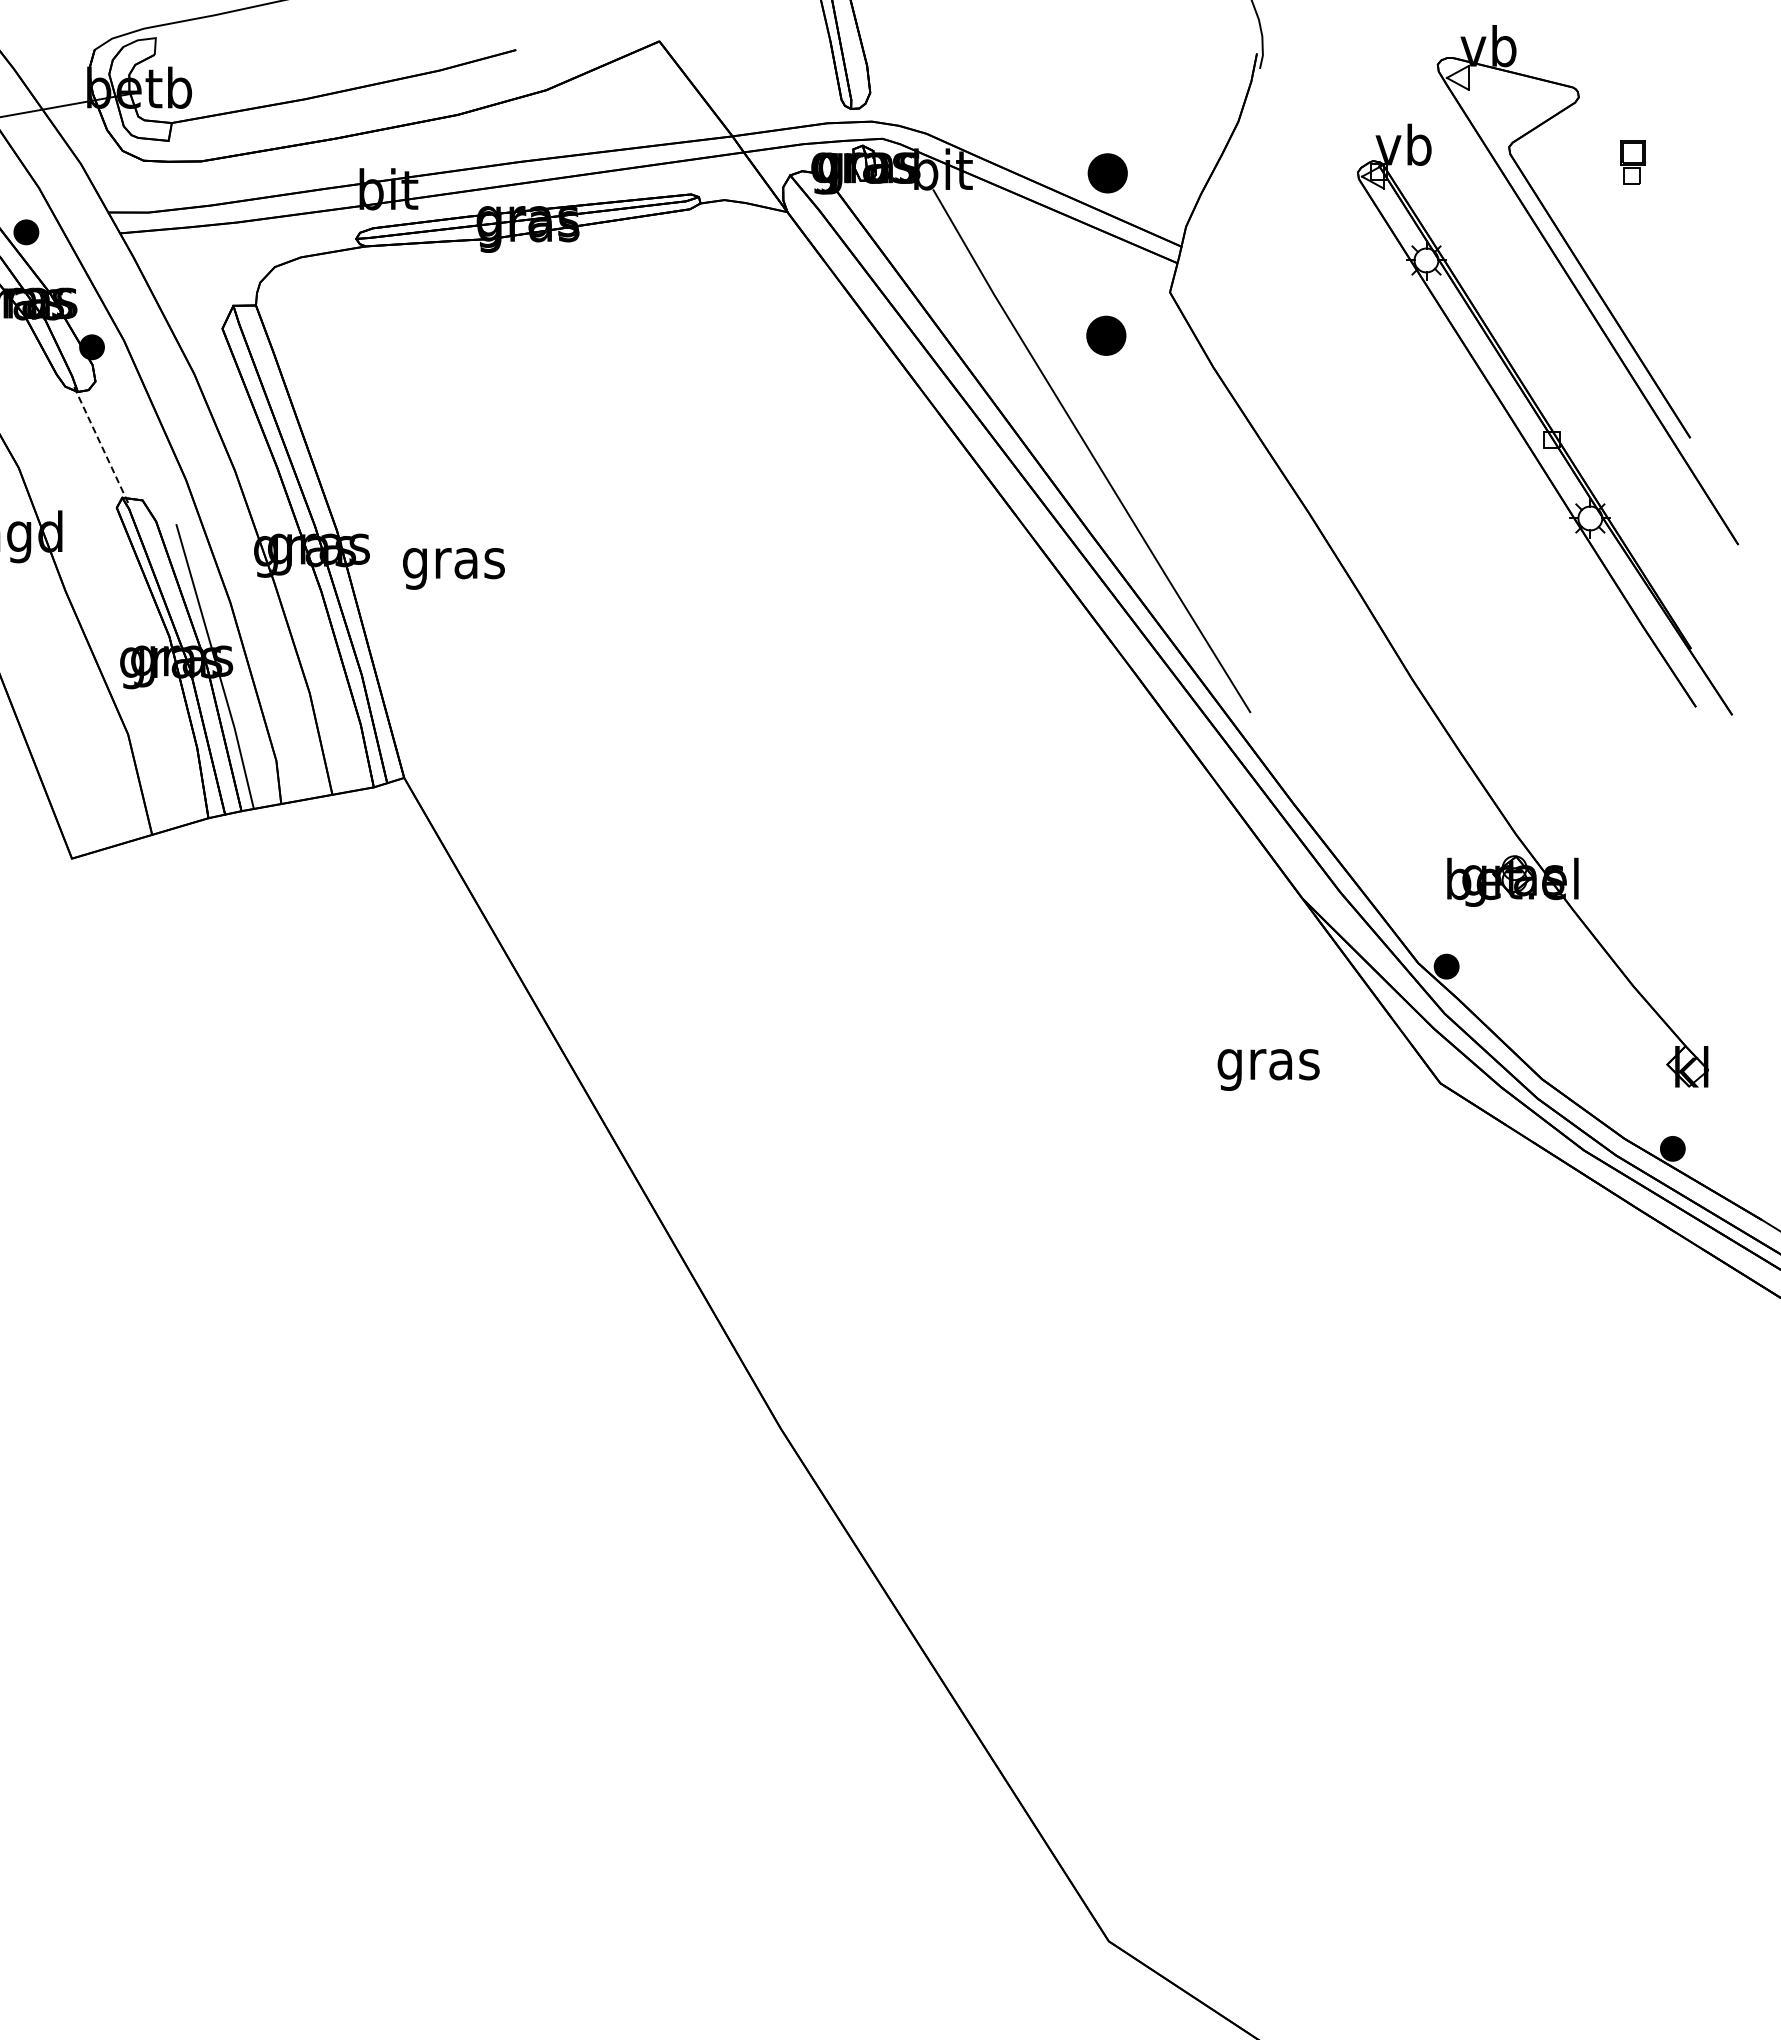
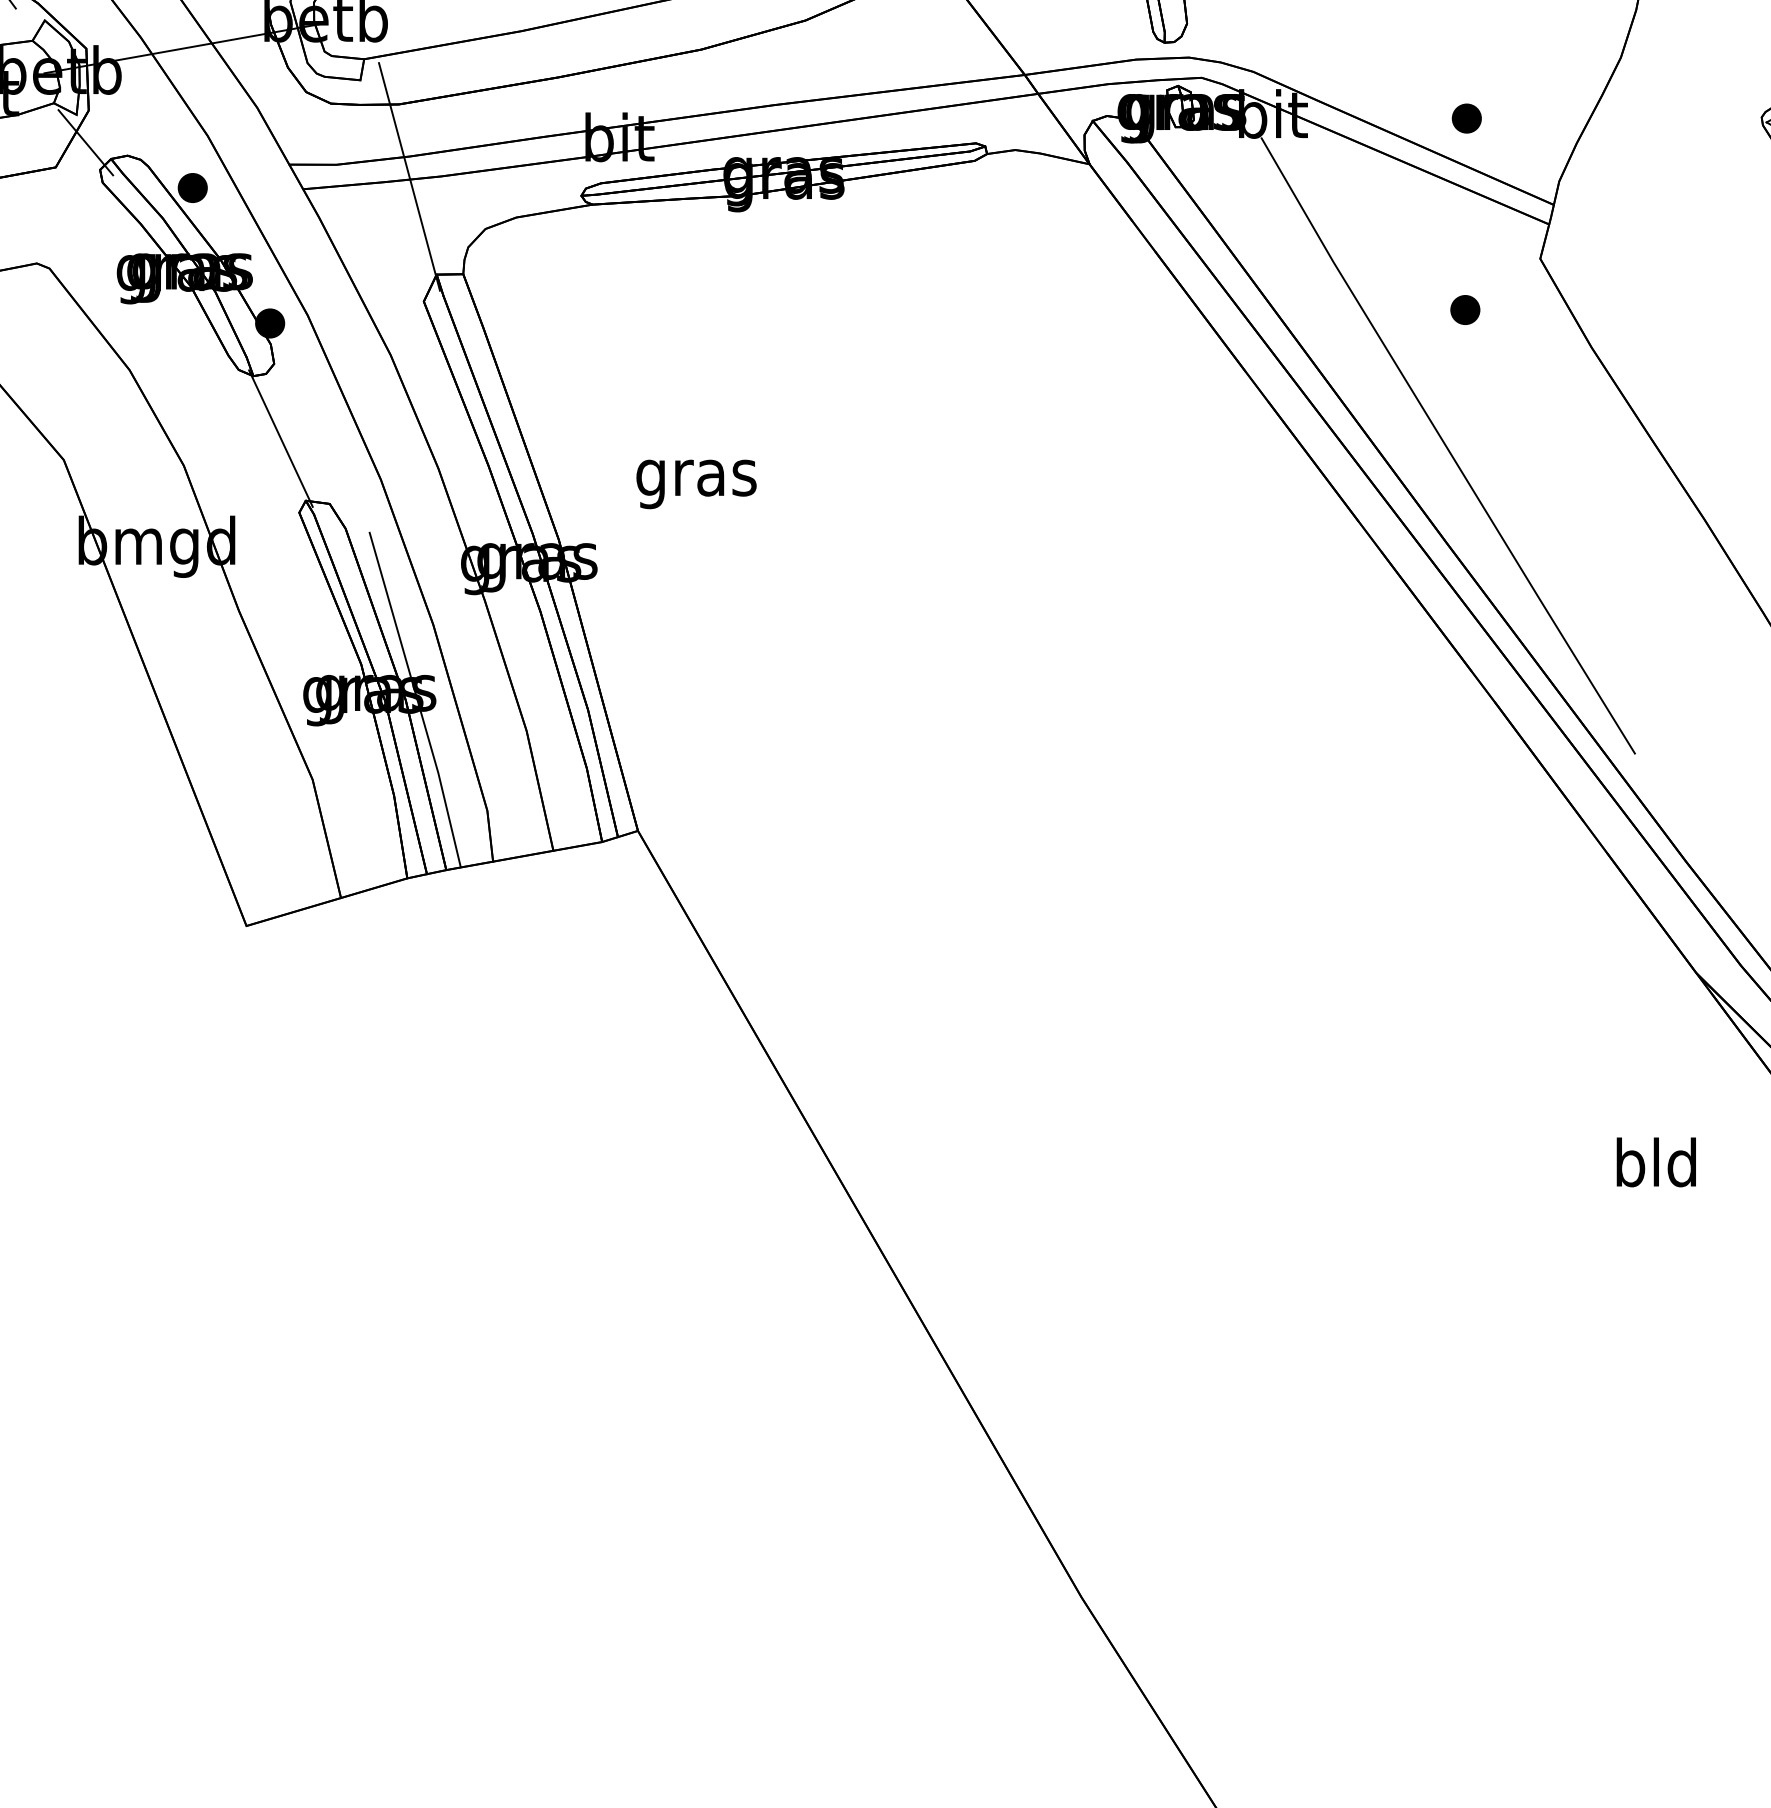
part: (1107, 173) -> (1466, 118), size x0.62
line: (210, 222) -> (409, 176), added
part: (1106, 335) -> (1465, 309), size x0.62
line: (101, 445) -> (281, 439), dashed -> solid
text: (453, 568) -> (696, 483), moved
text: (1268, 1064) -> (1656, 1168), gras -> bld

